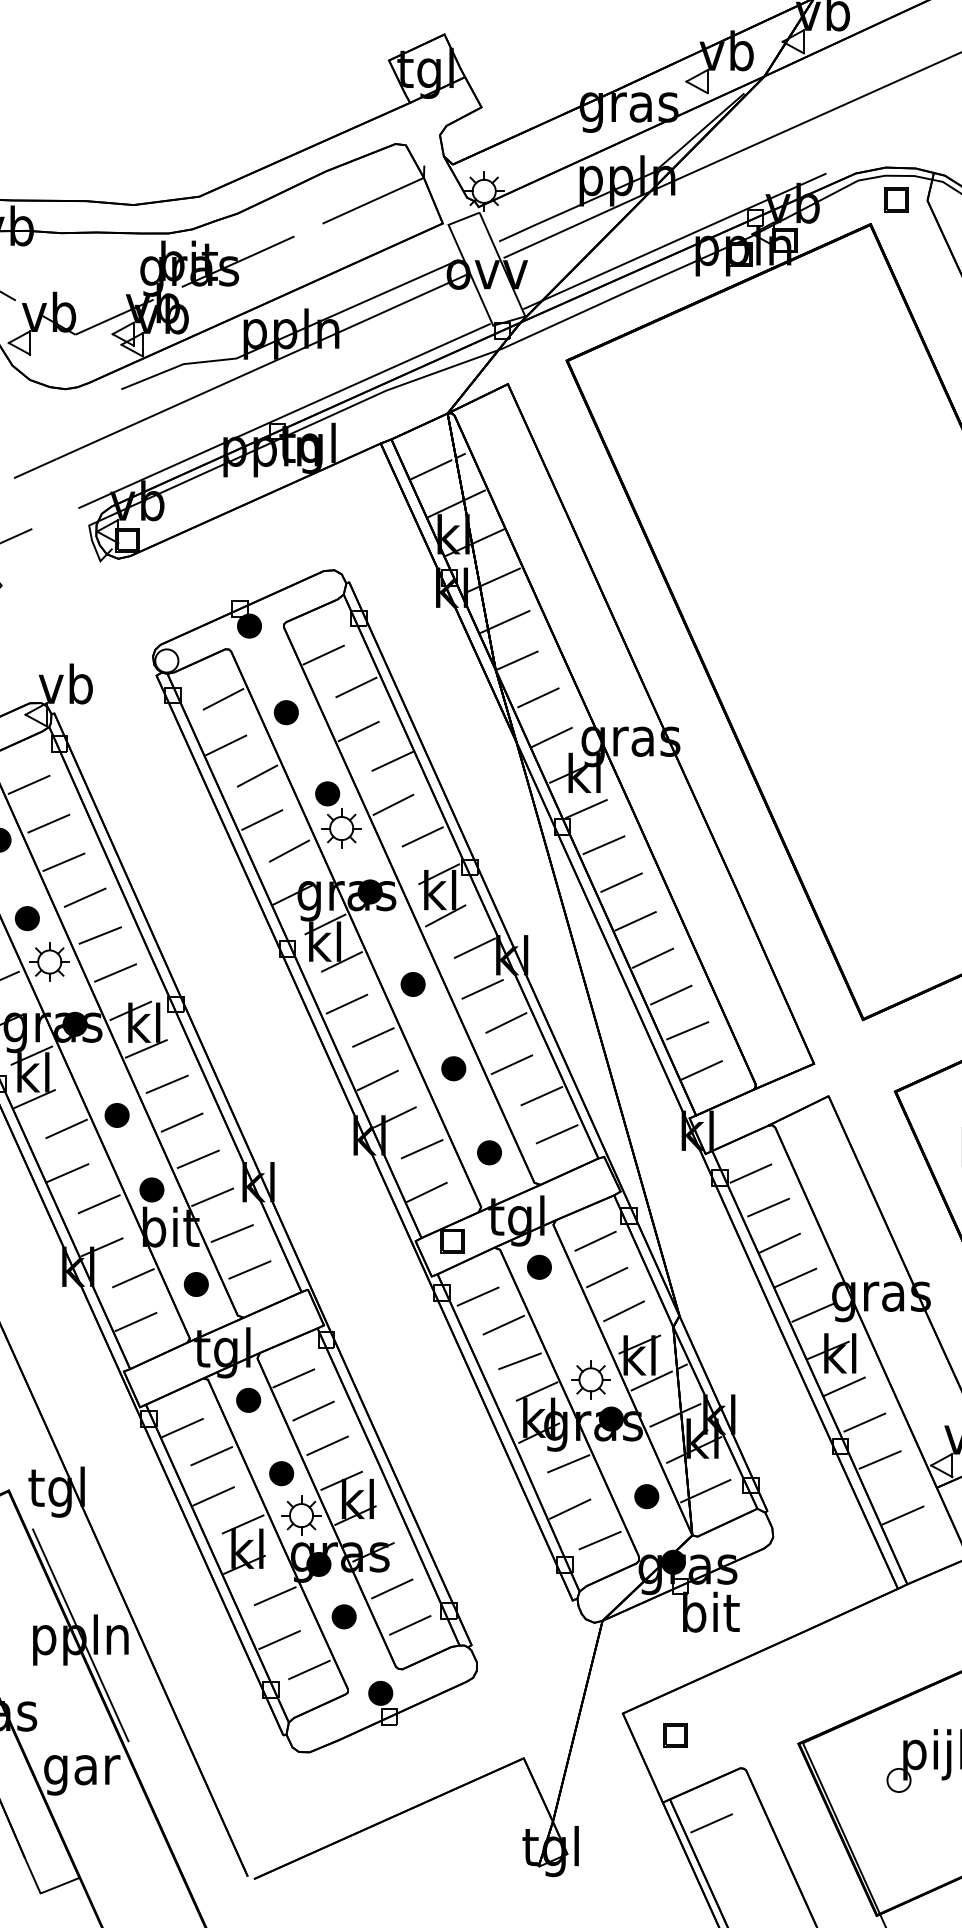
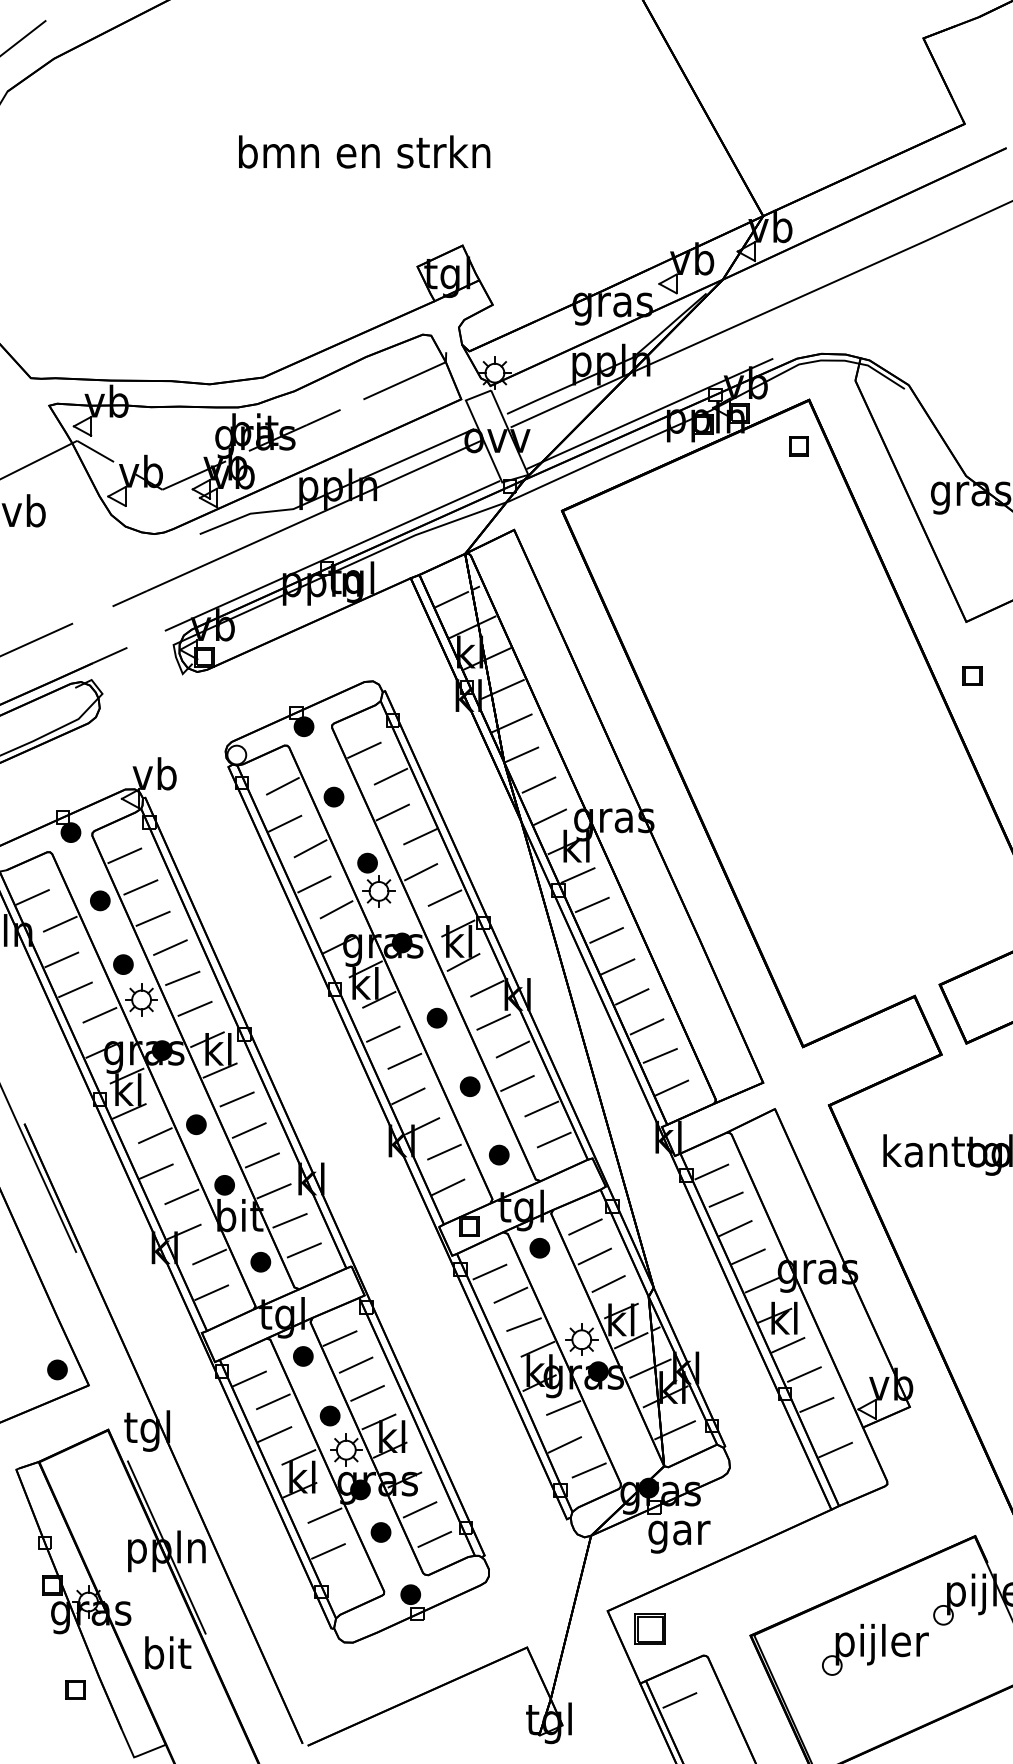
part: (895, 200) -> (798, 446), moved
part: (646, 1496) -> (626, 1434), removed
text: (711, 1616) -> (679, 1532), bit -> gar
line: (301, 1672) -> (346, 1577), removed
part: (675, 1734) -> (650, 1628), size x1.6
text: (82, 1769) -> (168, 1656), gar -> bit

